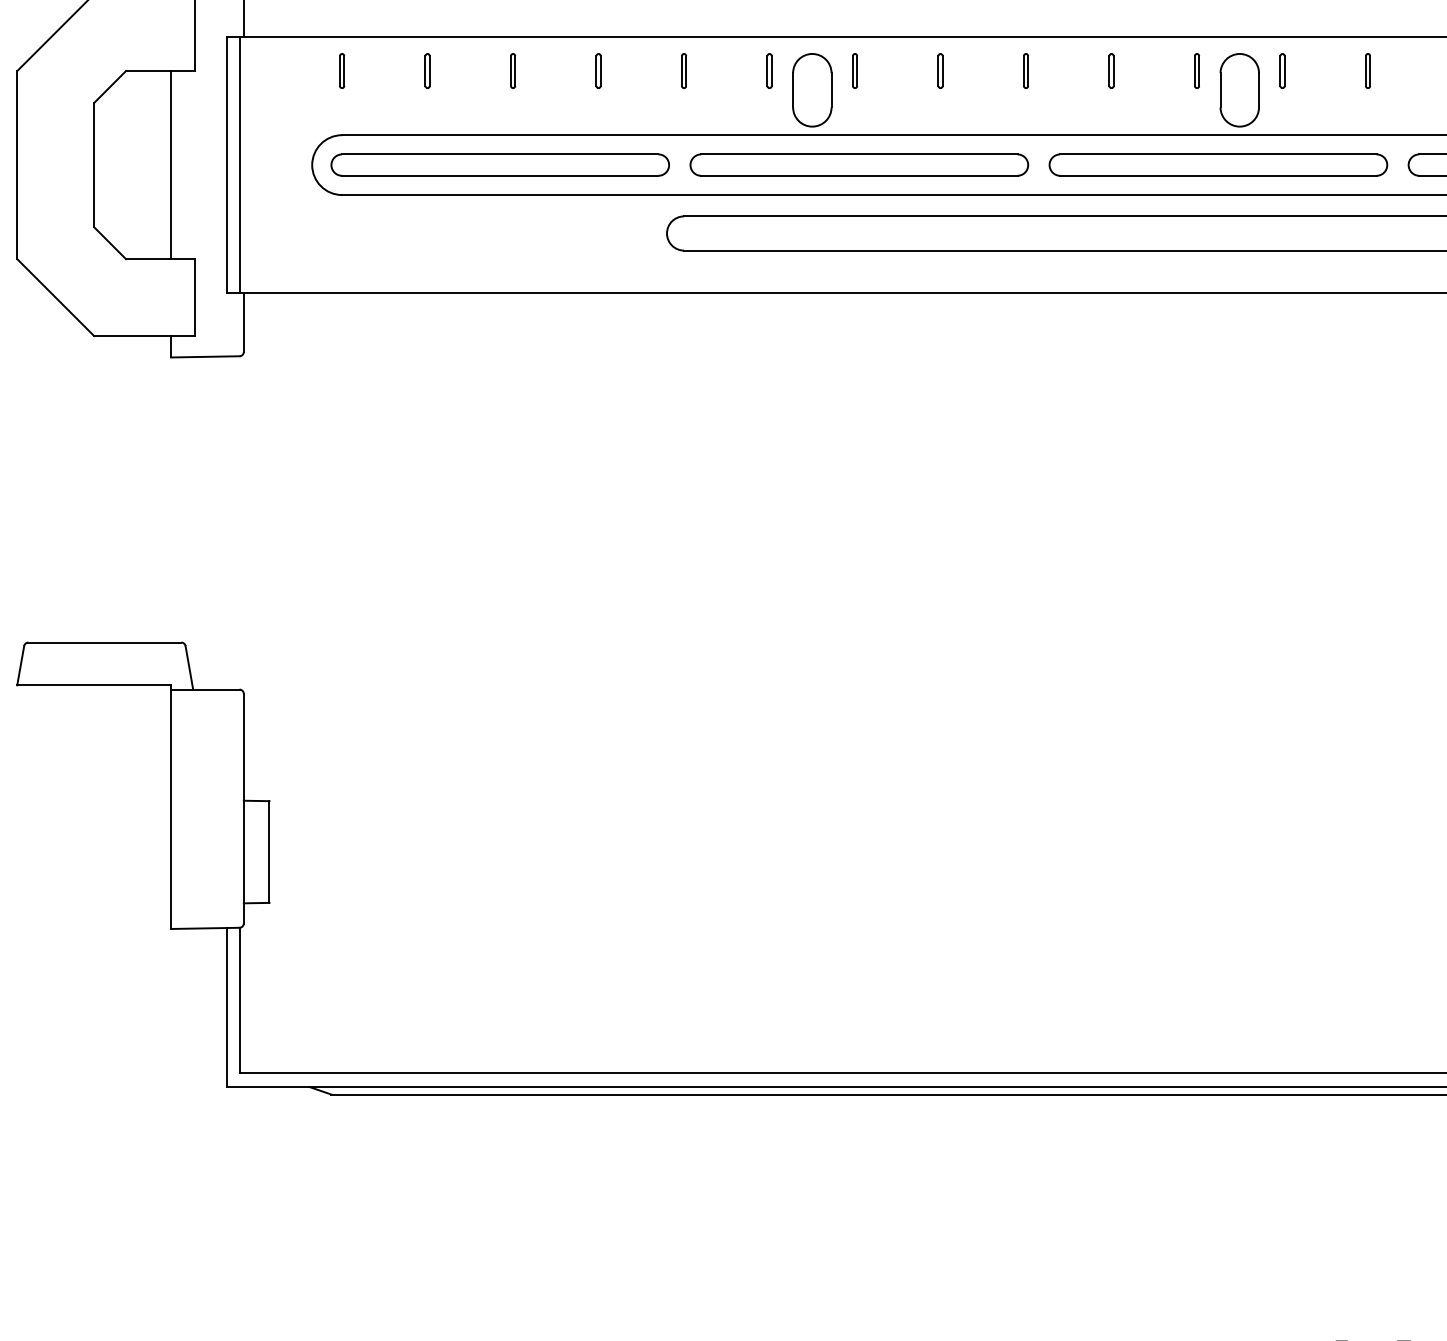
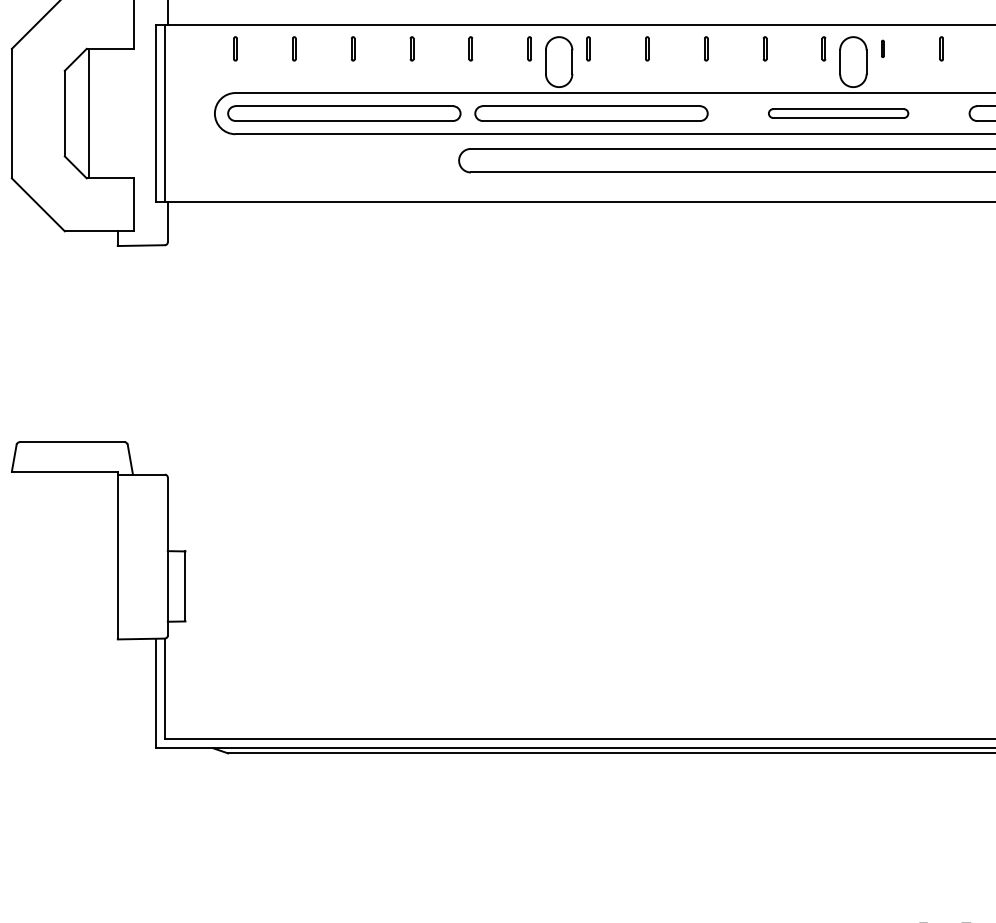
part: (1282, 70) -> (882, 48), size x0.7
line: (170, 164) -> (88, 113), moved
part: (1218, 164) -> (838, 113), size x0.6

